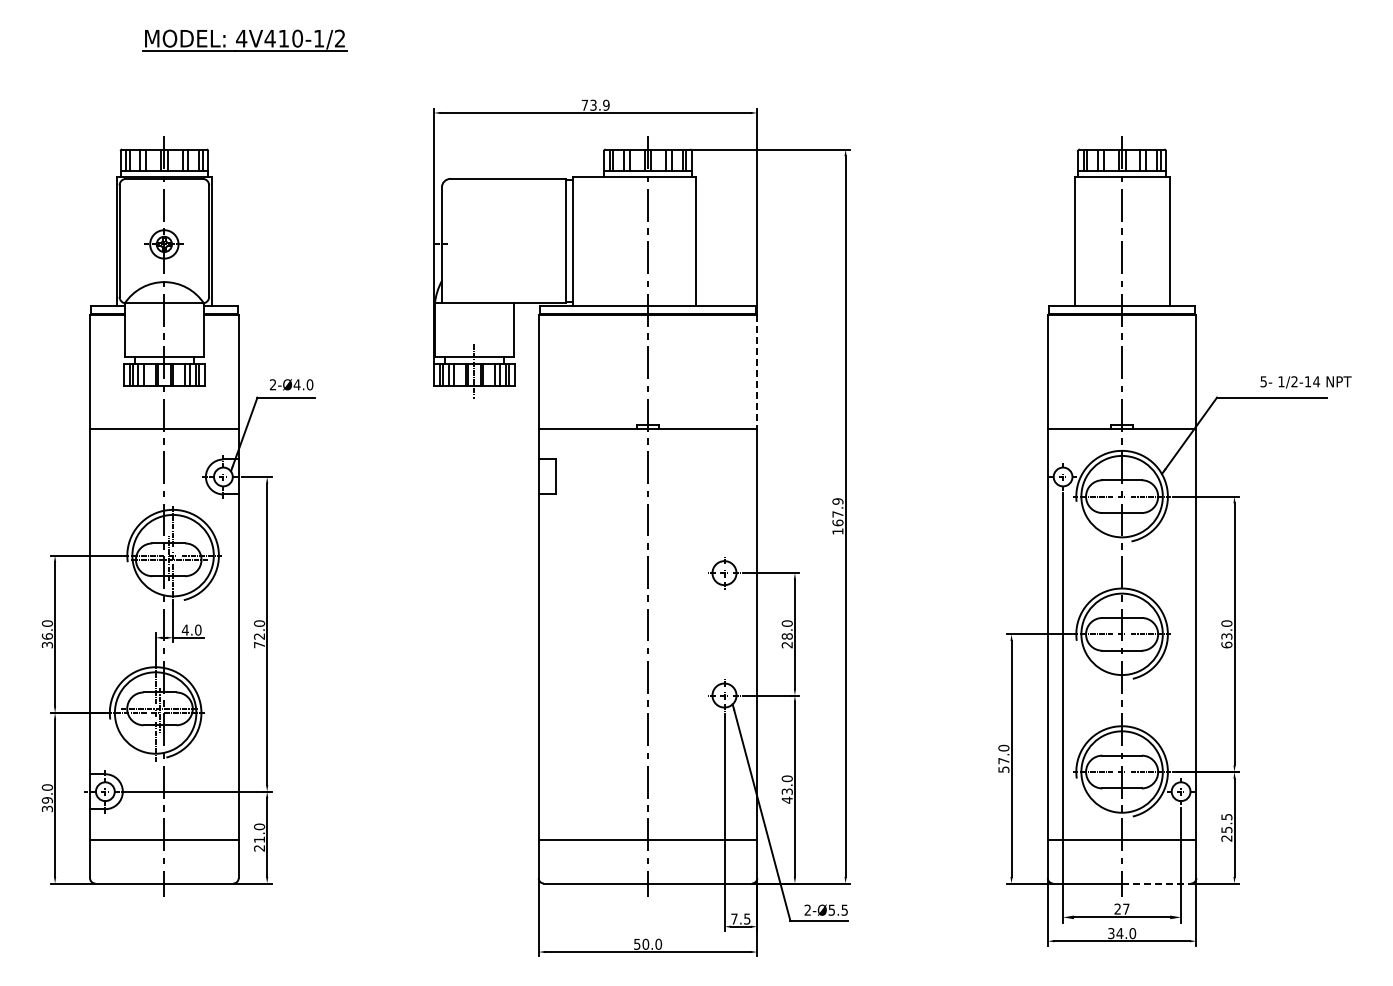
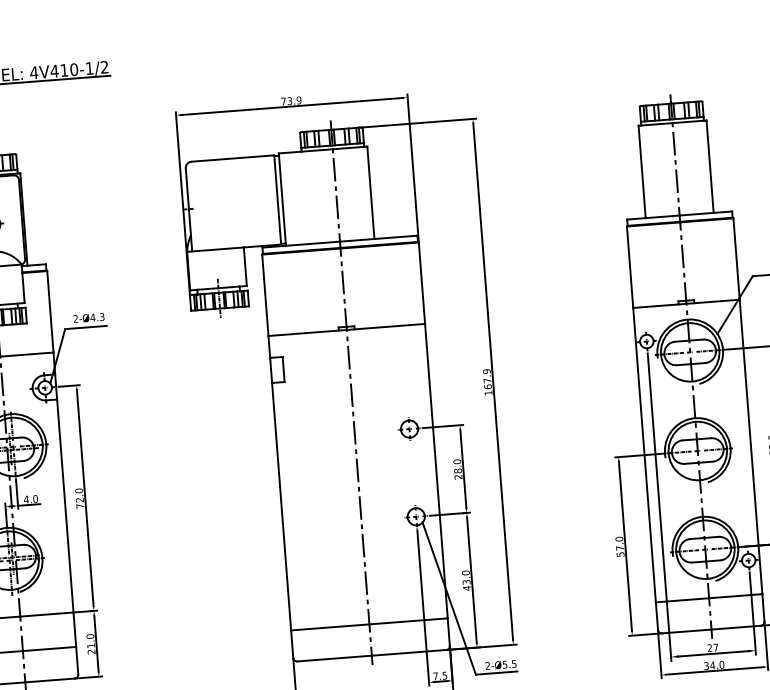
line: (757, 372) -> (422, 283), dashed -> solid
text: (309, 384) -> (101, 316), 2-Ø4.0 -> 2-Ø4.3
line: (1156, 883) -> (736, 627), dashed -> solid

